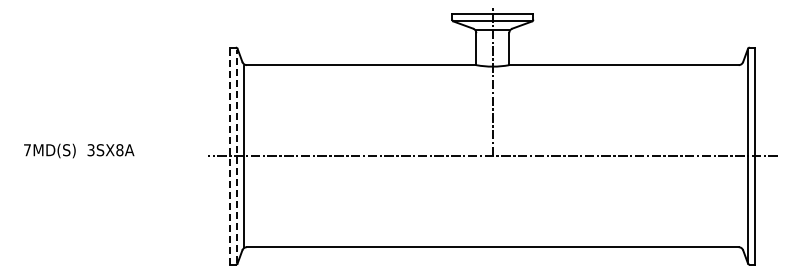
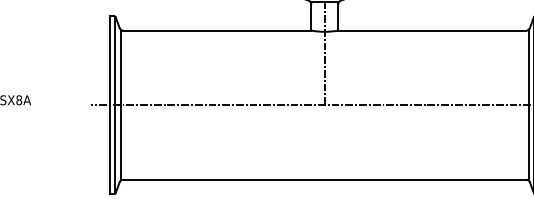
line: (237, 155) -> (115, 104), dashed -> solid
line: (742, 155) -> (529, 104), added
line: (230, 156) -> (109, 105), dashed -> solid

